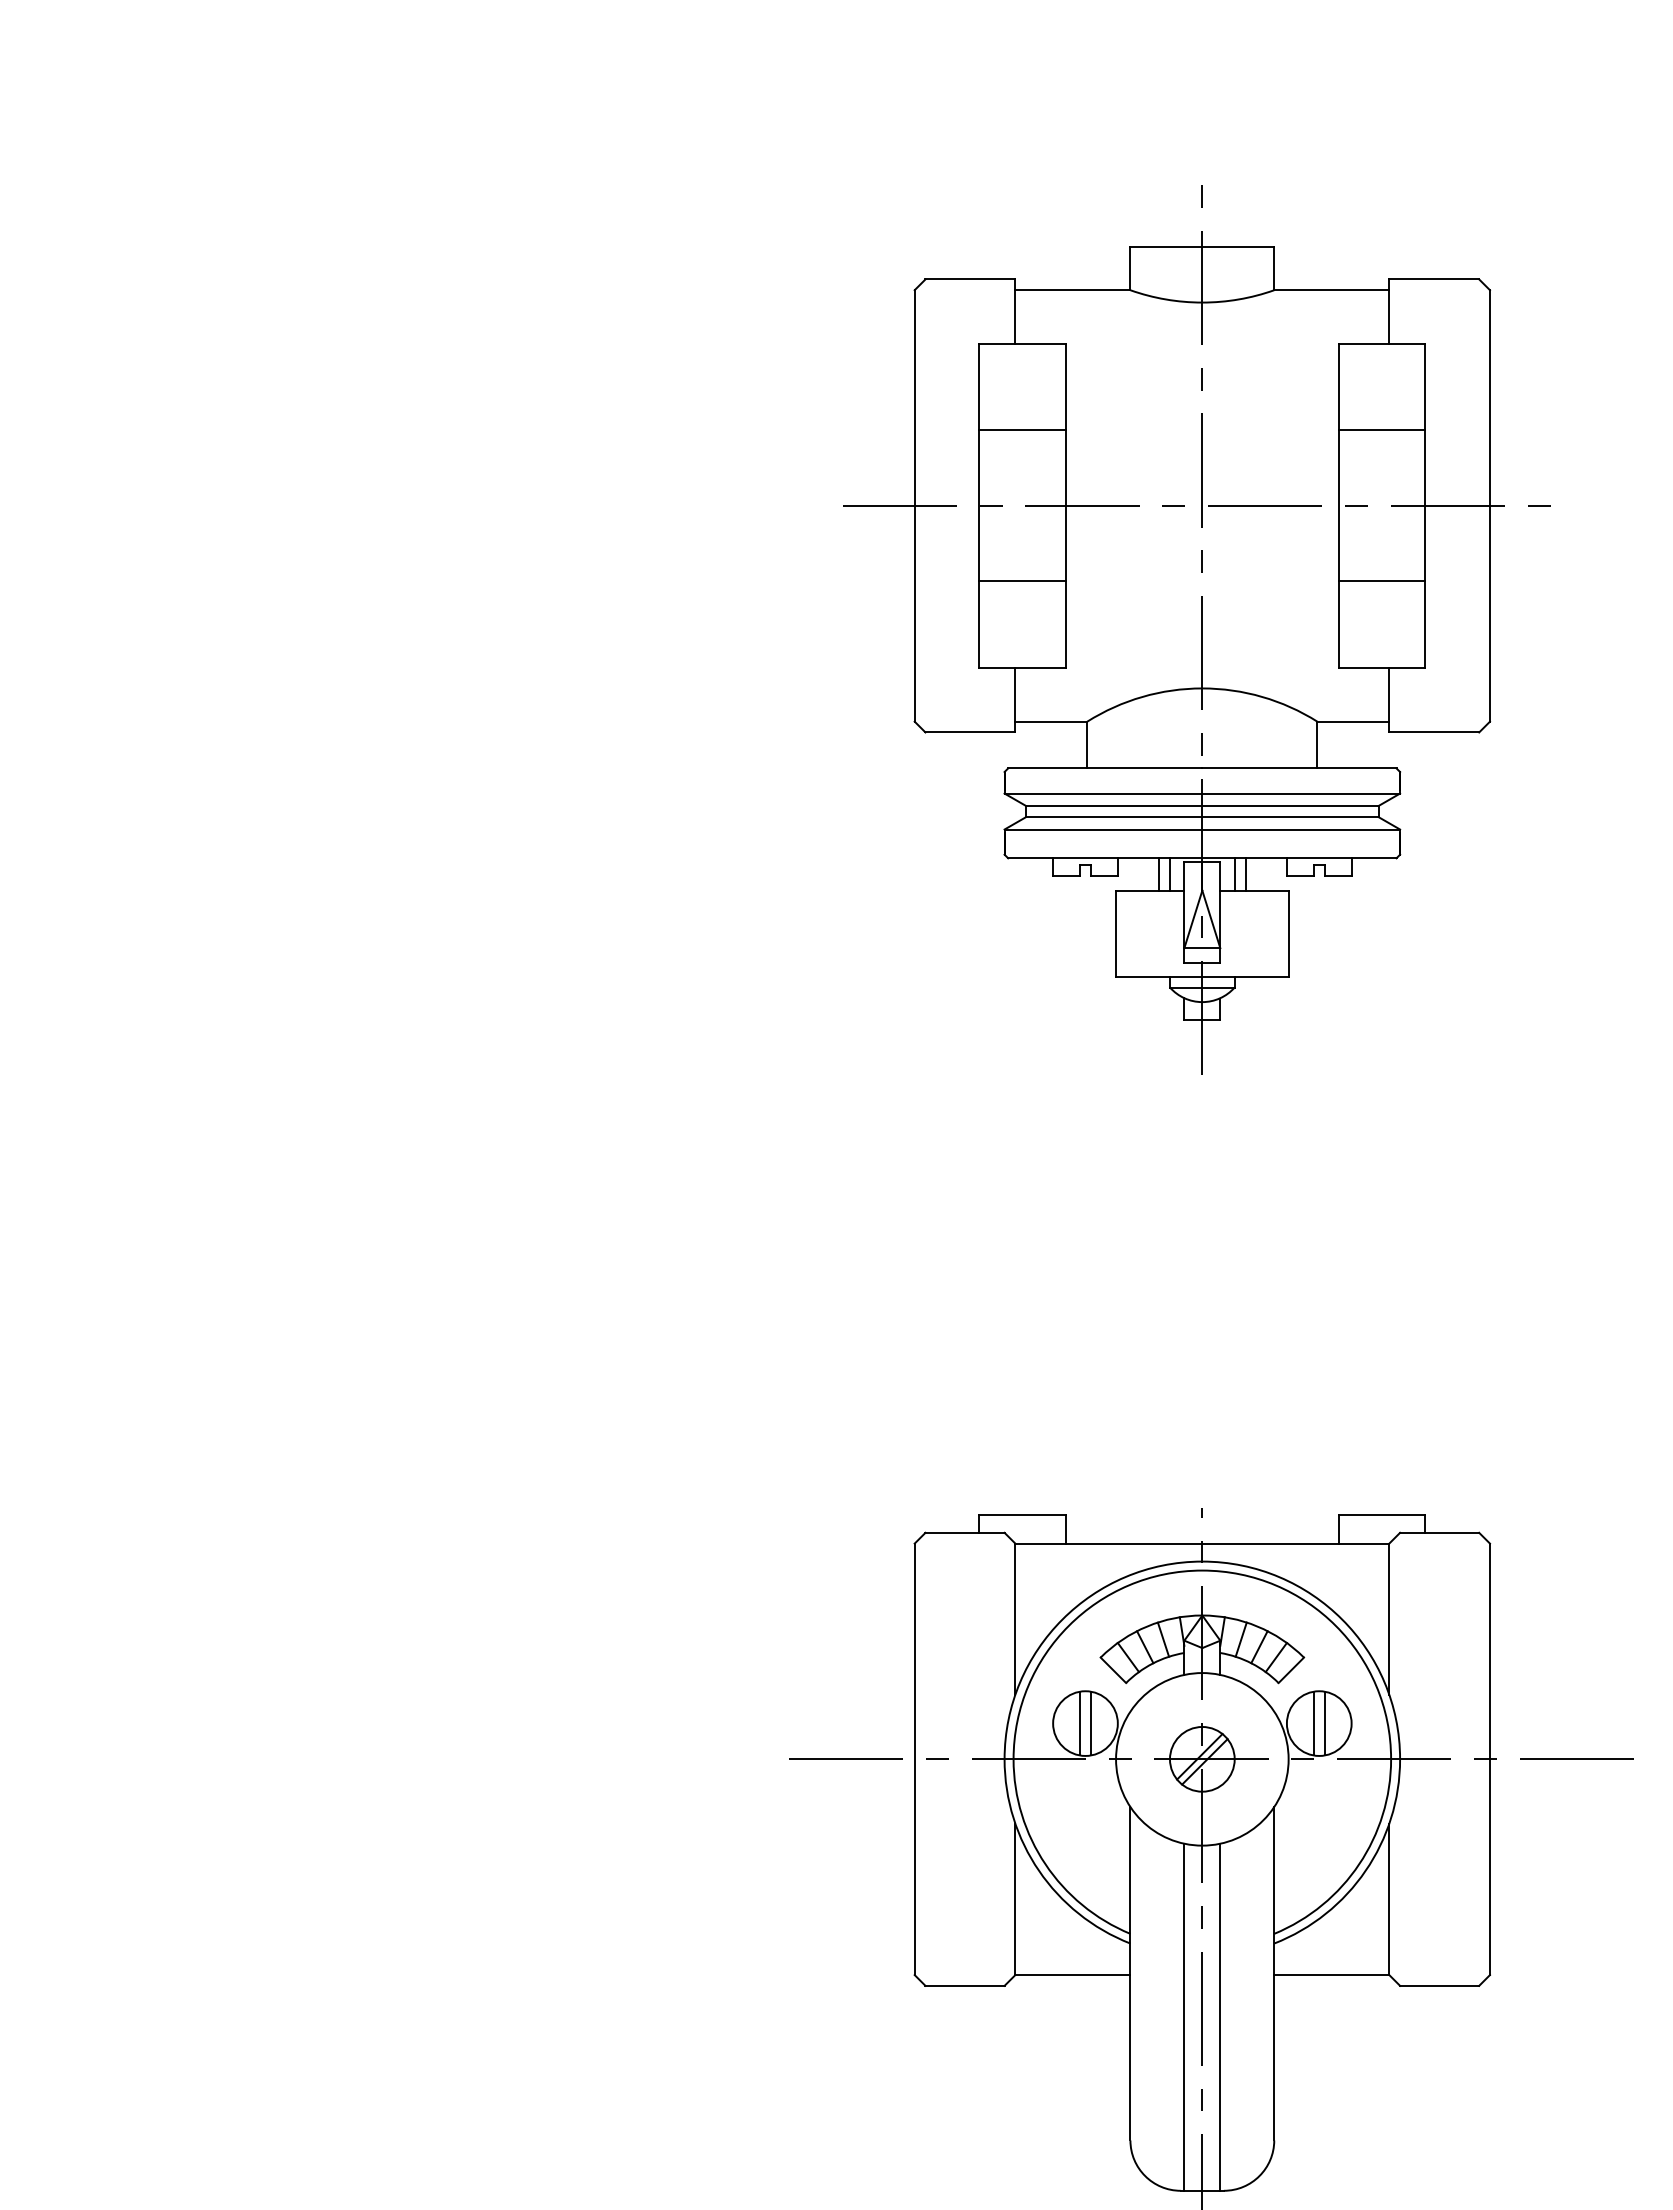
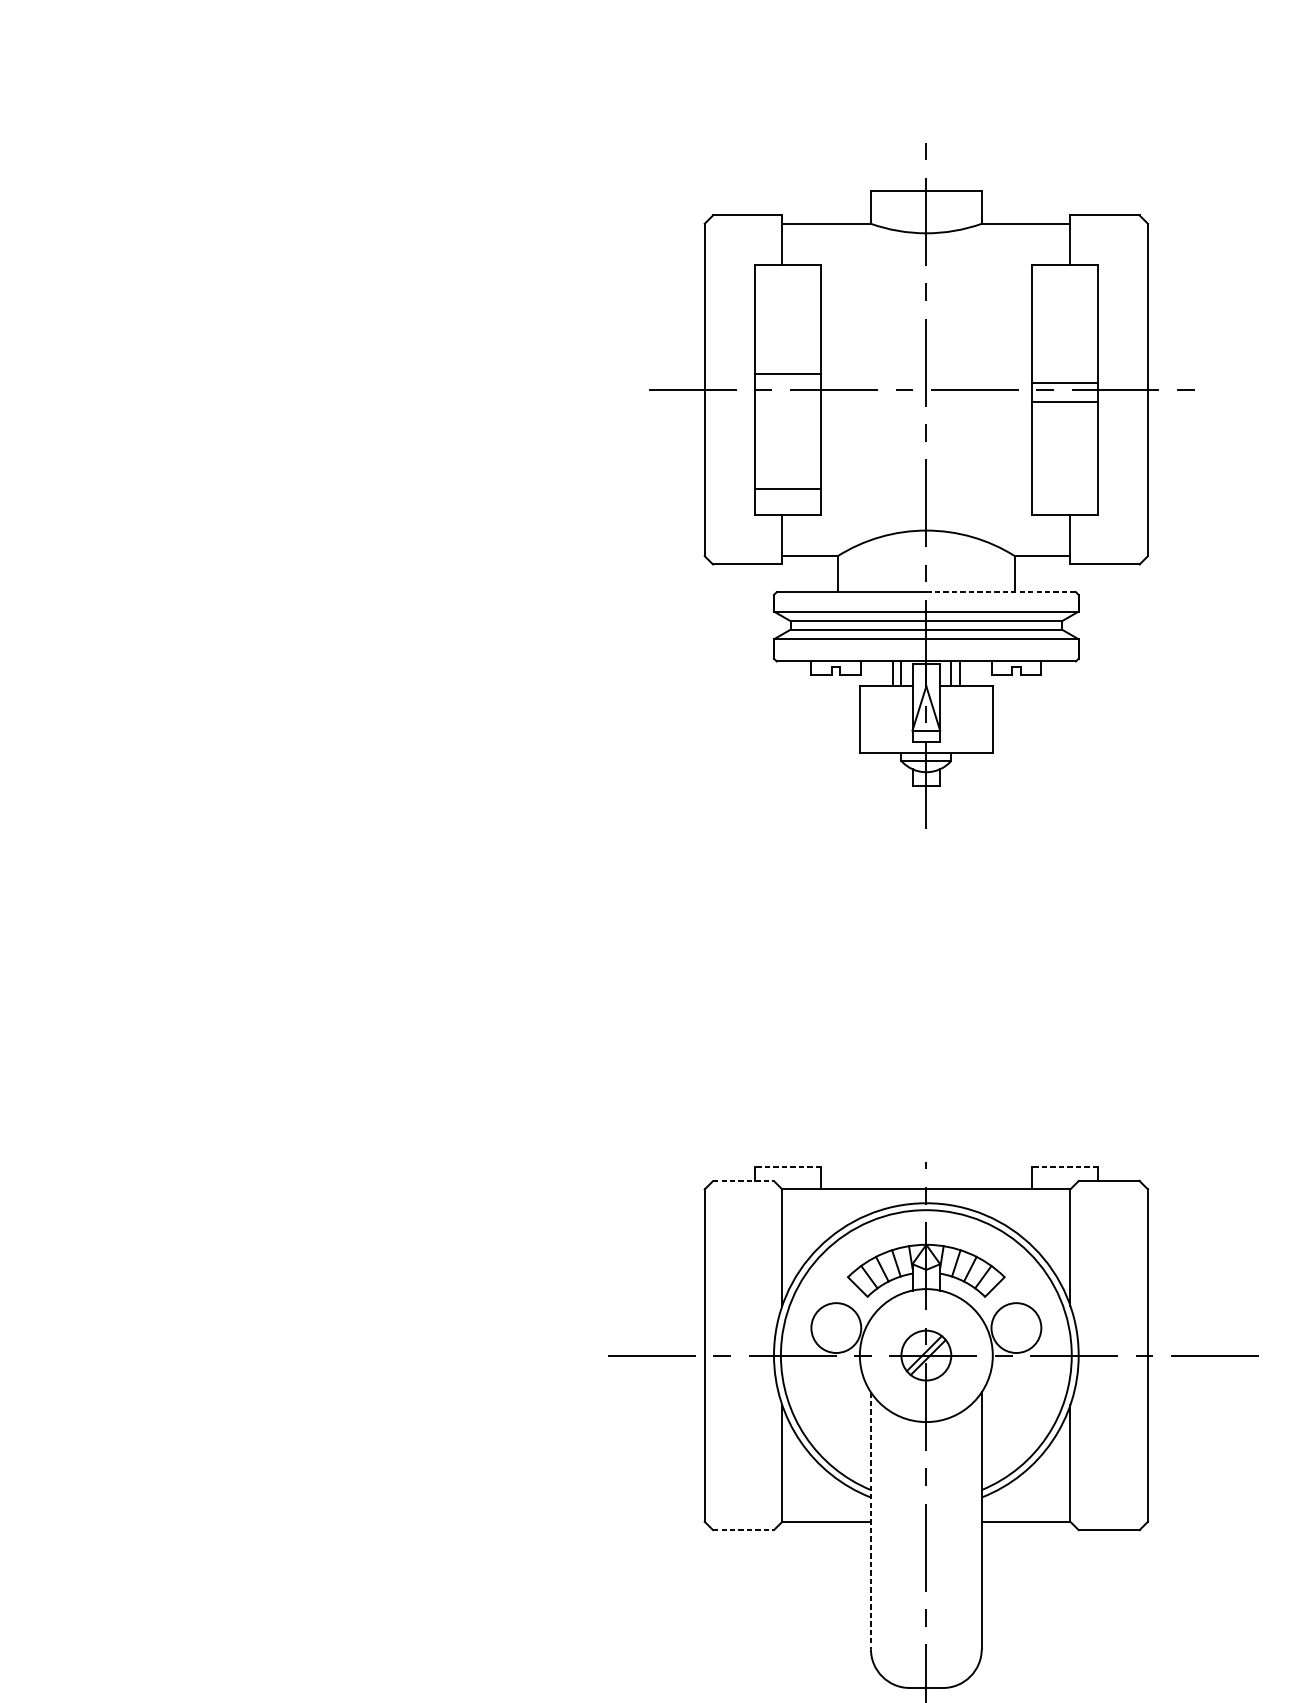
line: (1022, 430) -> (787, 374), moved
line: (1381, 430) -> (1064, 383), moved
line: (1022, 581) -> (787, 489), moved
line: (1381, 581) -> (1064, 401), moved
line: (1299, 768) -> (1001, 592), solid -> dashed
line: (1022, 1514) -> (787, 1166), solid -> dashed
line: (1381, 1514) -> (1064, 1166), solid -> dashed
line: (965, 1532) -> (743, 1180), solid -> dashed
line: (1080, 1723) -> (832, 1327), removed
line: (1090, 1723) -> (840, 1327), removed
line: (1313, 1723) -> (1011, 1327), removed
line: (1324, 1723) -> (1020, 1327), removed
line: (1130, 1973) -> (870, 1520), solid -> dashed
line: (965, 1985) -> (743, 1529), solid -> dashed
line: (1184, 2016) -> (912, 1553), removed
line: (1220, 2016) -> (940, 1553), removed

